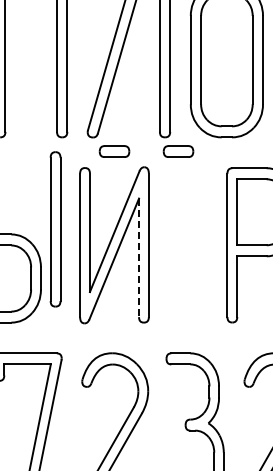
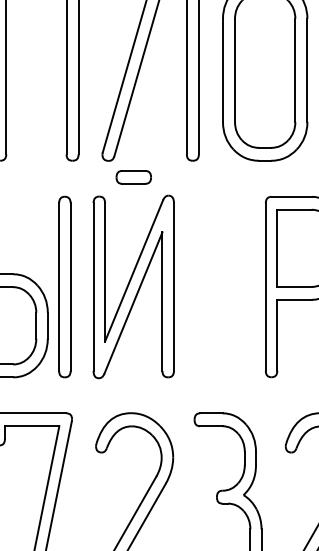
part: (178, 151) -> (208, 177), removed
part: (55, 229) -> (64, 287), moved
line: (139, 258) -> (163, 302), dashed -> solid

